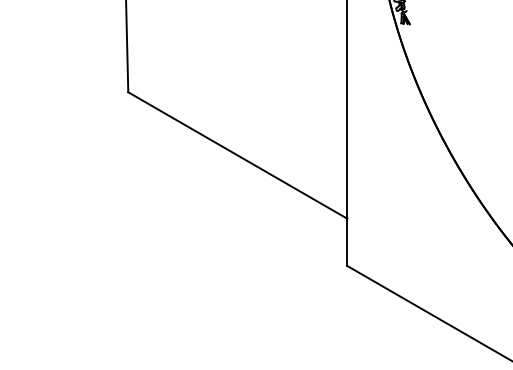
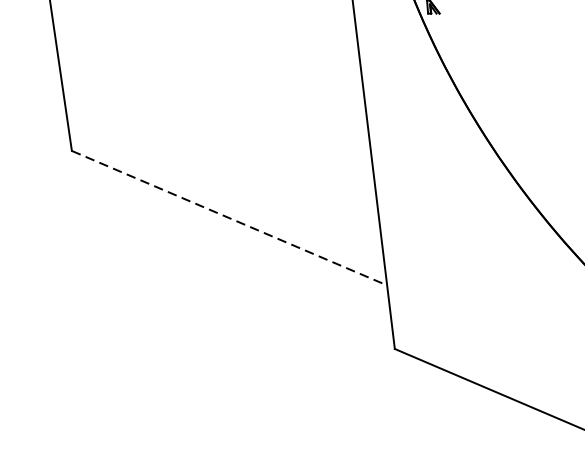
line: (238, 155) -> (230, 218), solid -> dashed

